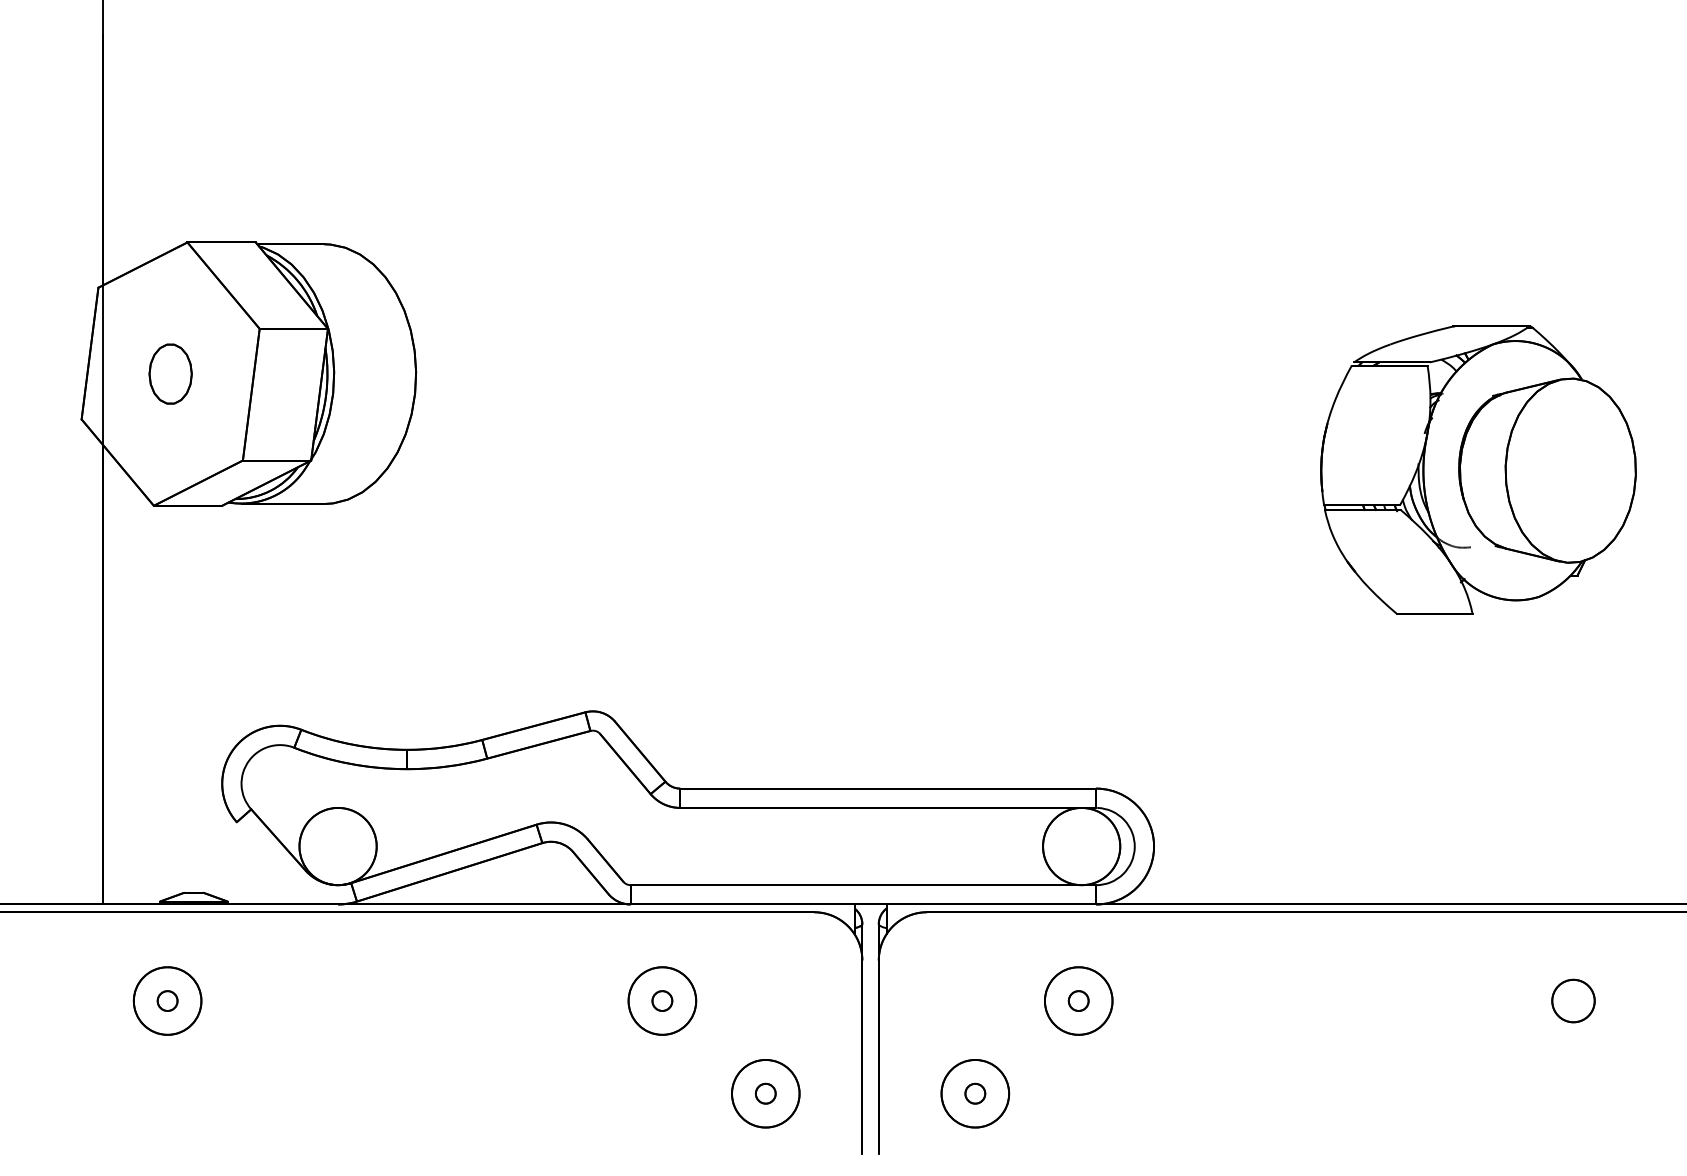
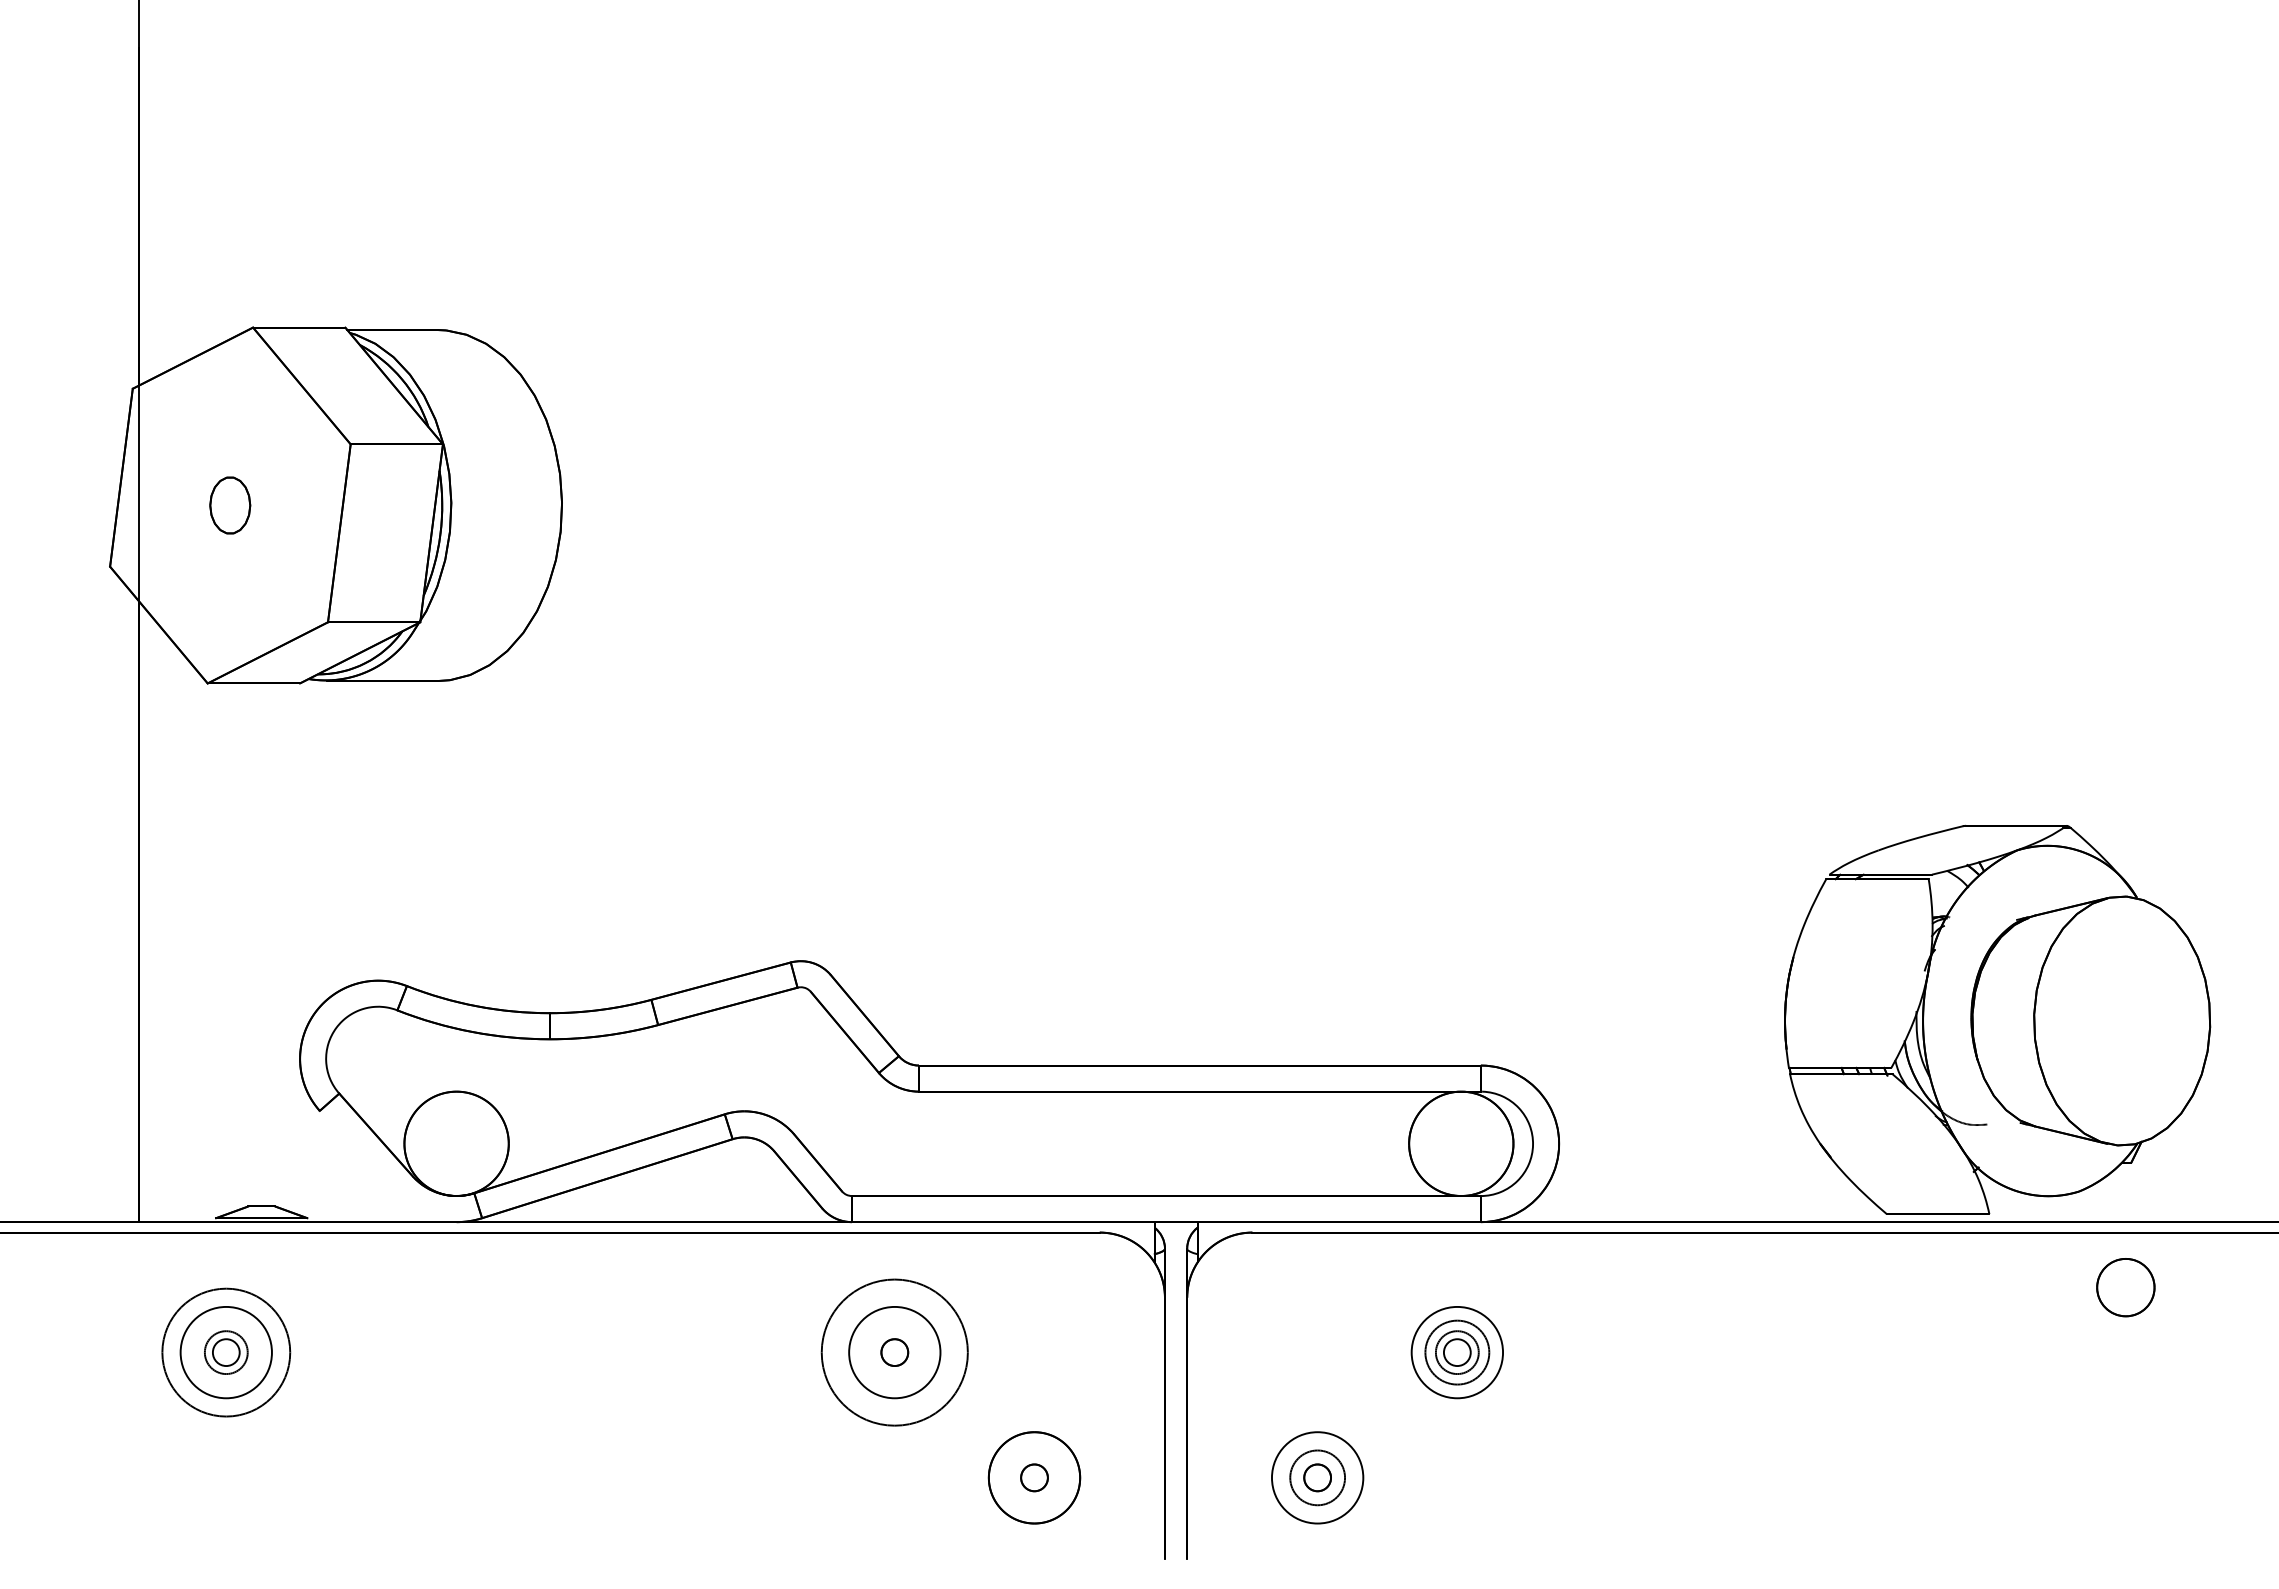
part: (170, 374) -> (229, 505), size x0.7
part: (1478, 469) -> (1997, 1019), moved
circle: (167, 1000) -> (225, 1352), size x1.4
circle: (167, 1000) -> (225, 1352), size x1.6
circle: (662, 1000) -> (894, 1352), size x1.6
circle: (1078, 1000) -> (1456, 1352), size x1.6
circle: (1078, 1000) -> (1457, 1352), size x0.7
circle: (1573, 1000) -> (2125, 1287), moved
circle: (975, 1093) -> (1317, 1477), size x0.6

